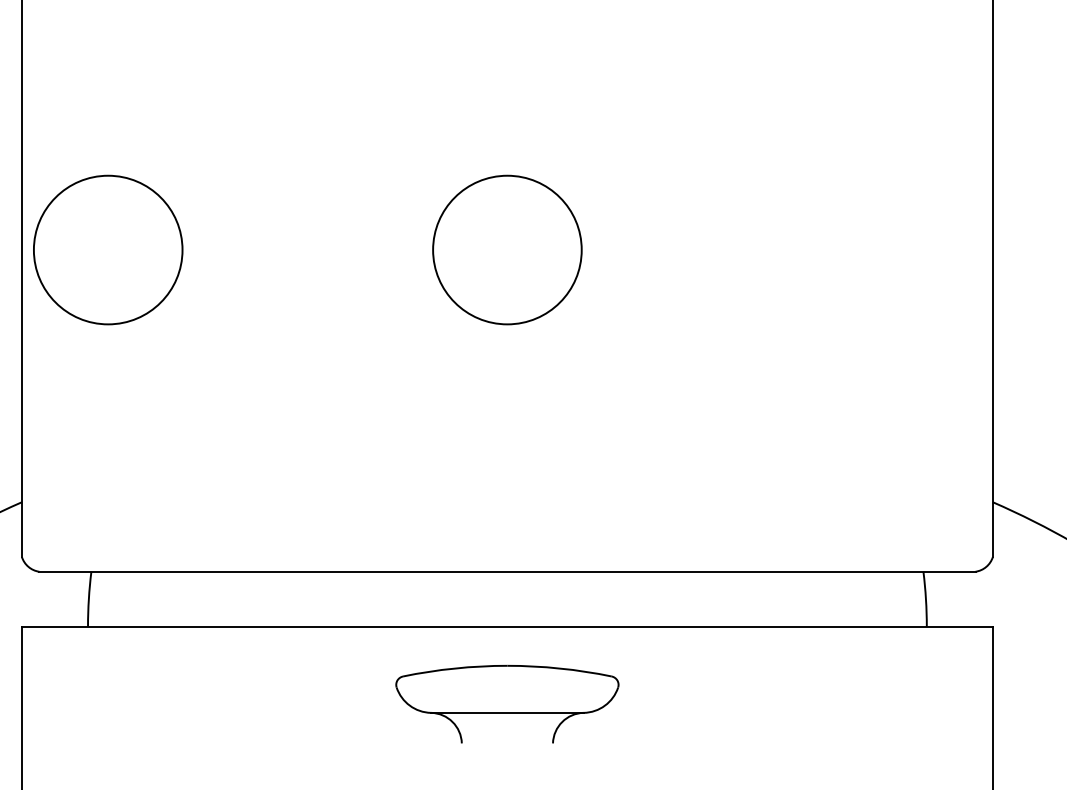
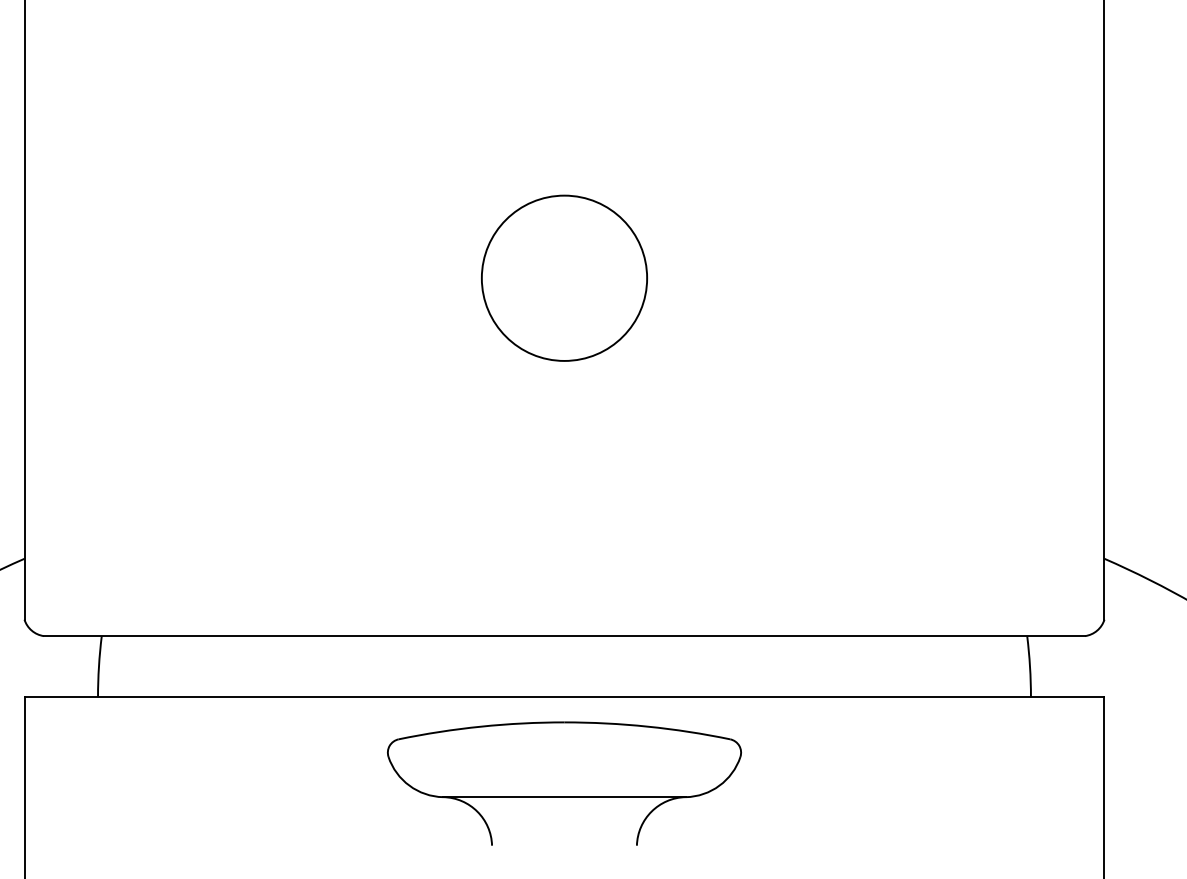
circle: (108, 249) -> (120, 277), removed
part: (507, 704) -> (564, 783), size x1.43

